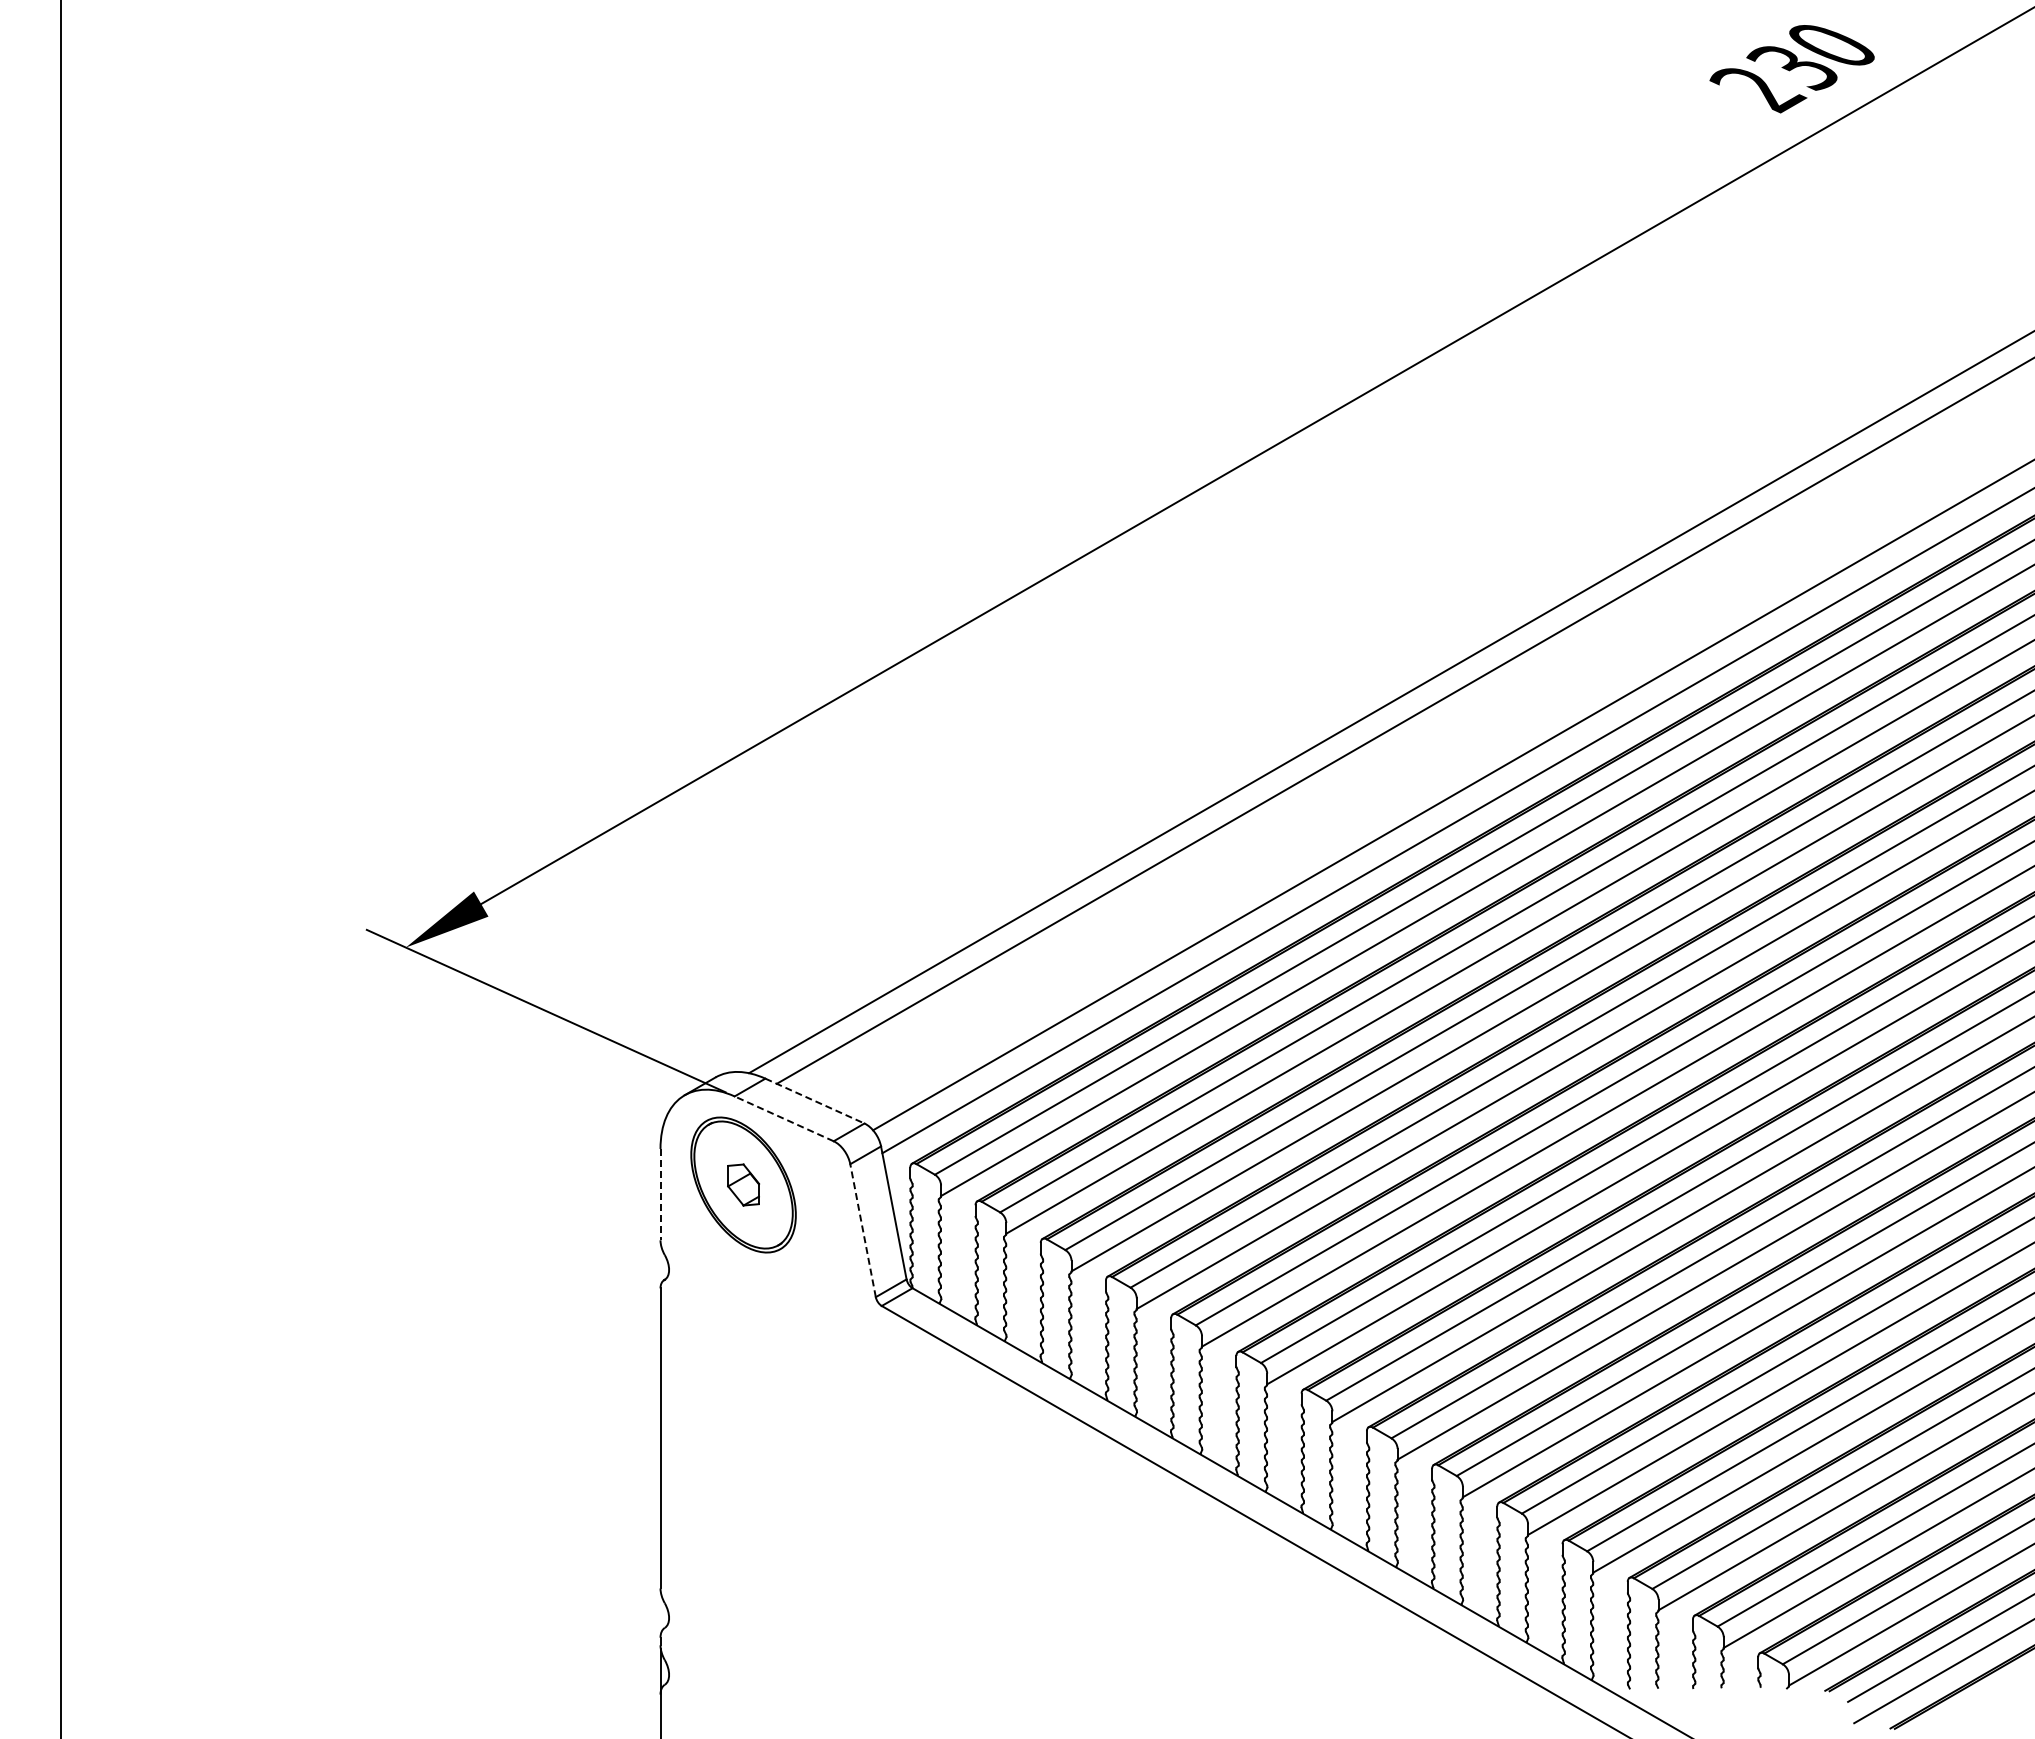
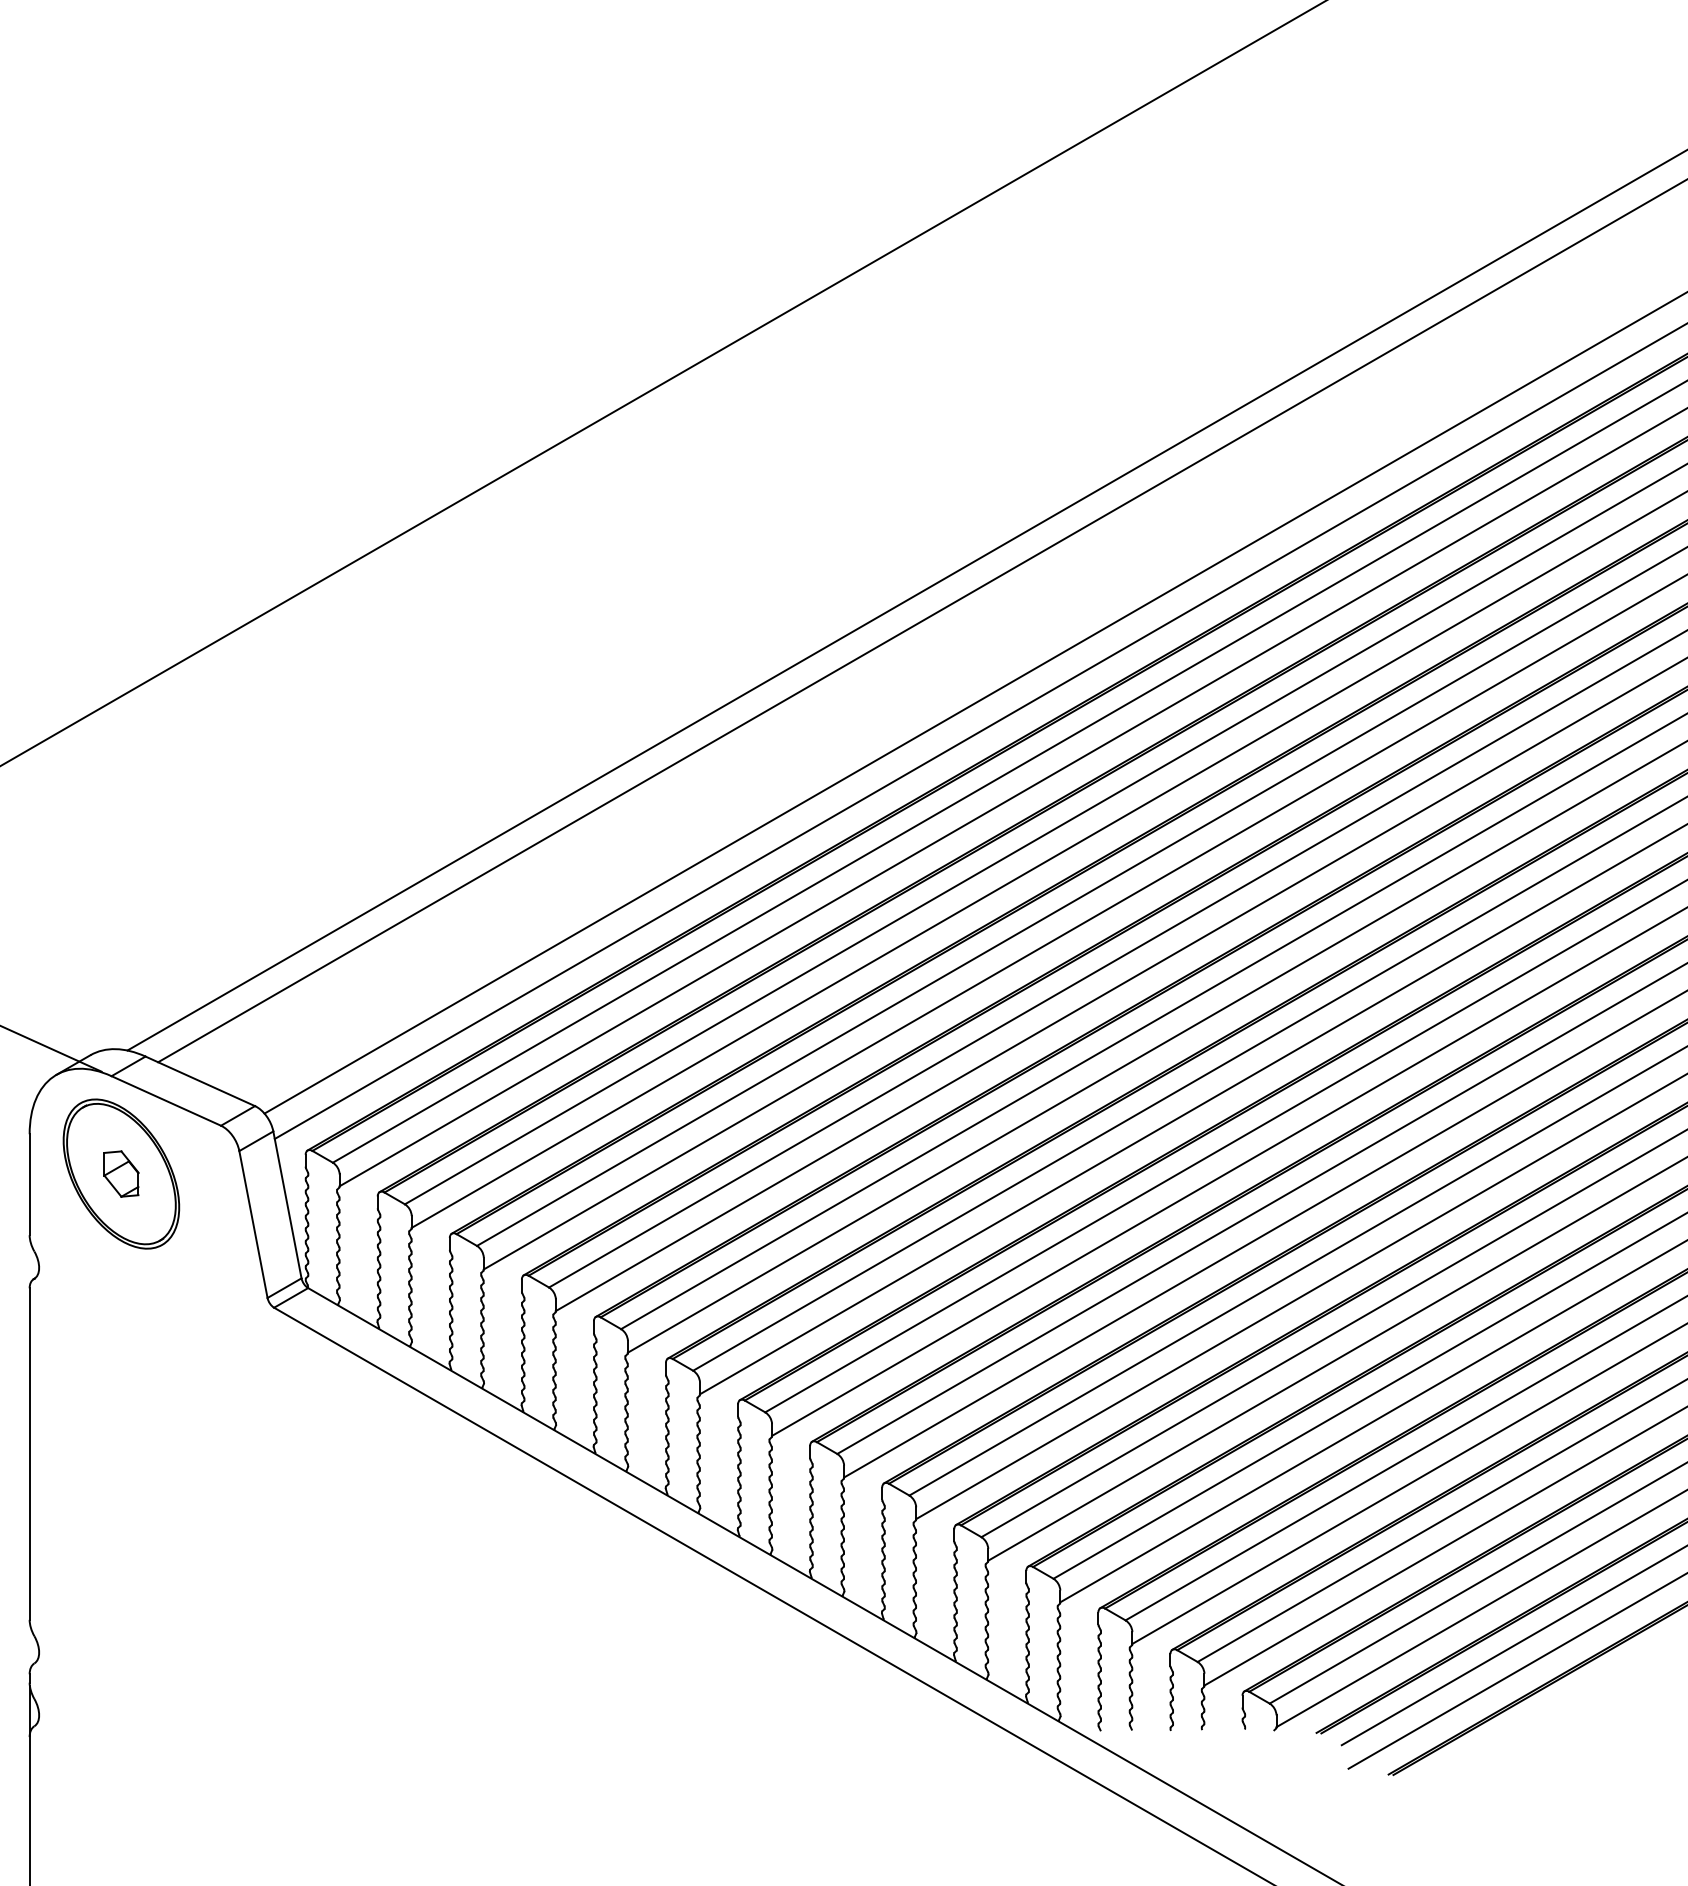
line: (815, 1101) -> (200, 1081), dashed -> solid
line: (783, 1118) -> (165, 1100), dashed -> solid
line: (660, 1194) -> (29, 1184), dashed -> solid
line: (863, 1230) -> (253, 1224), dashed -> solid

